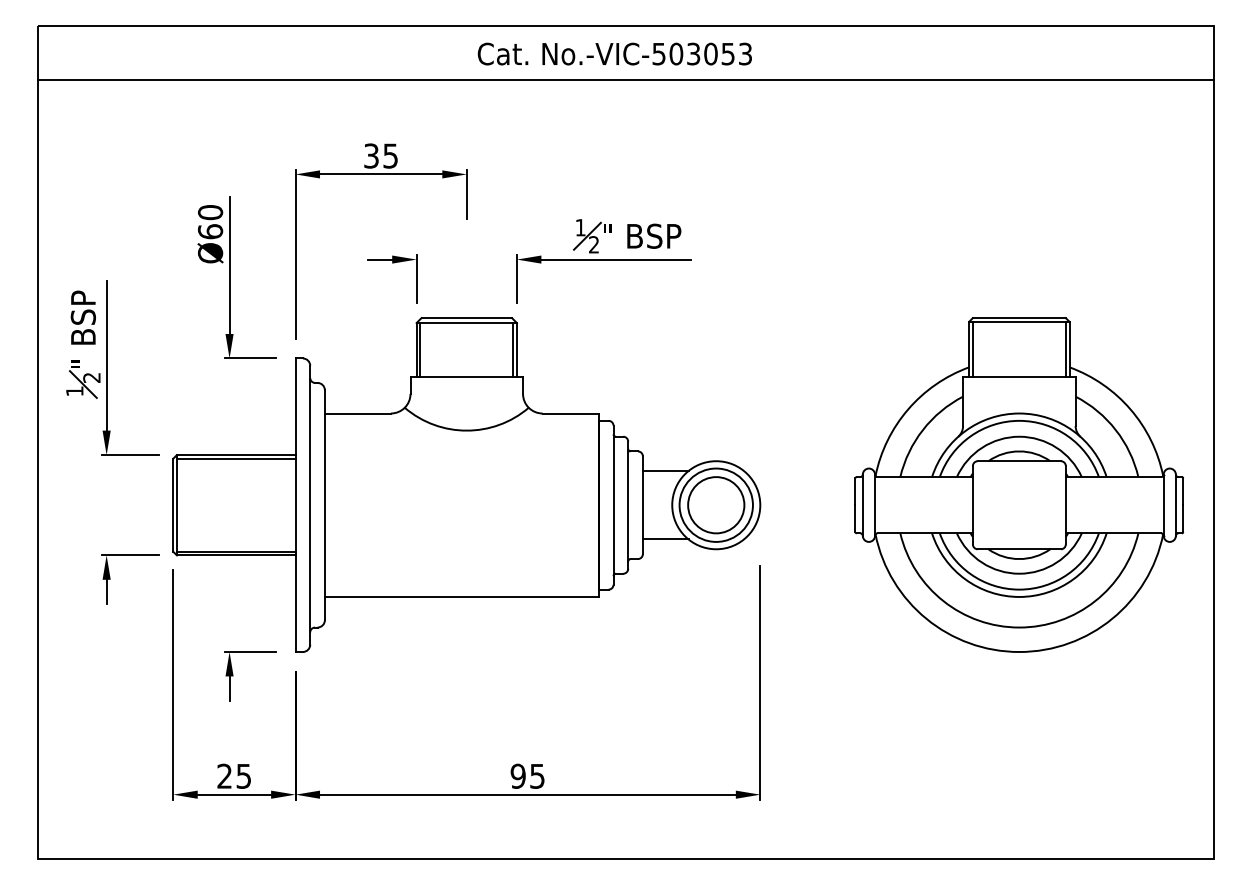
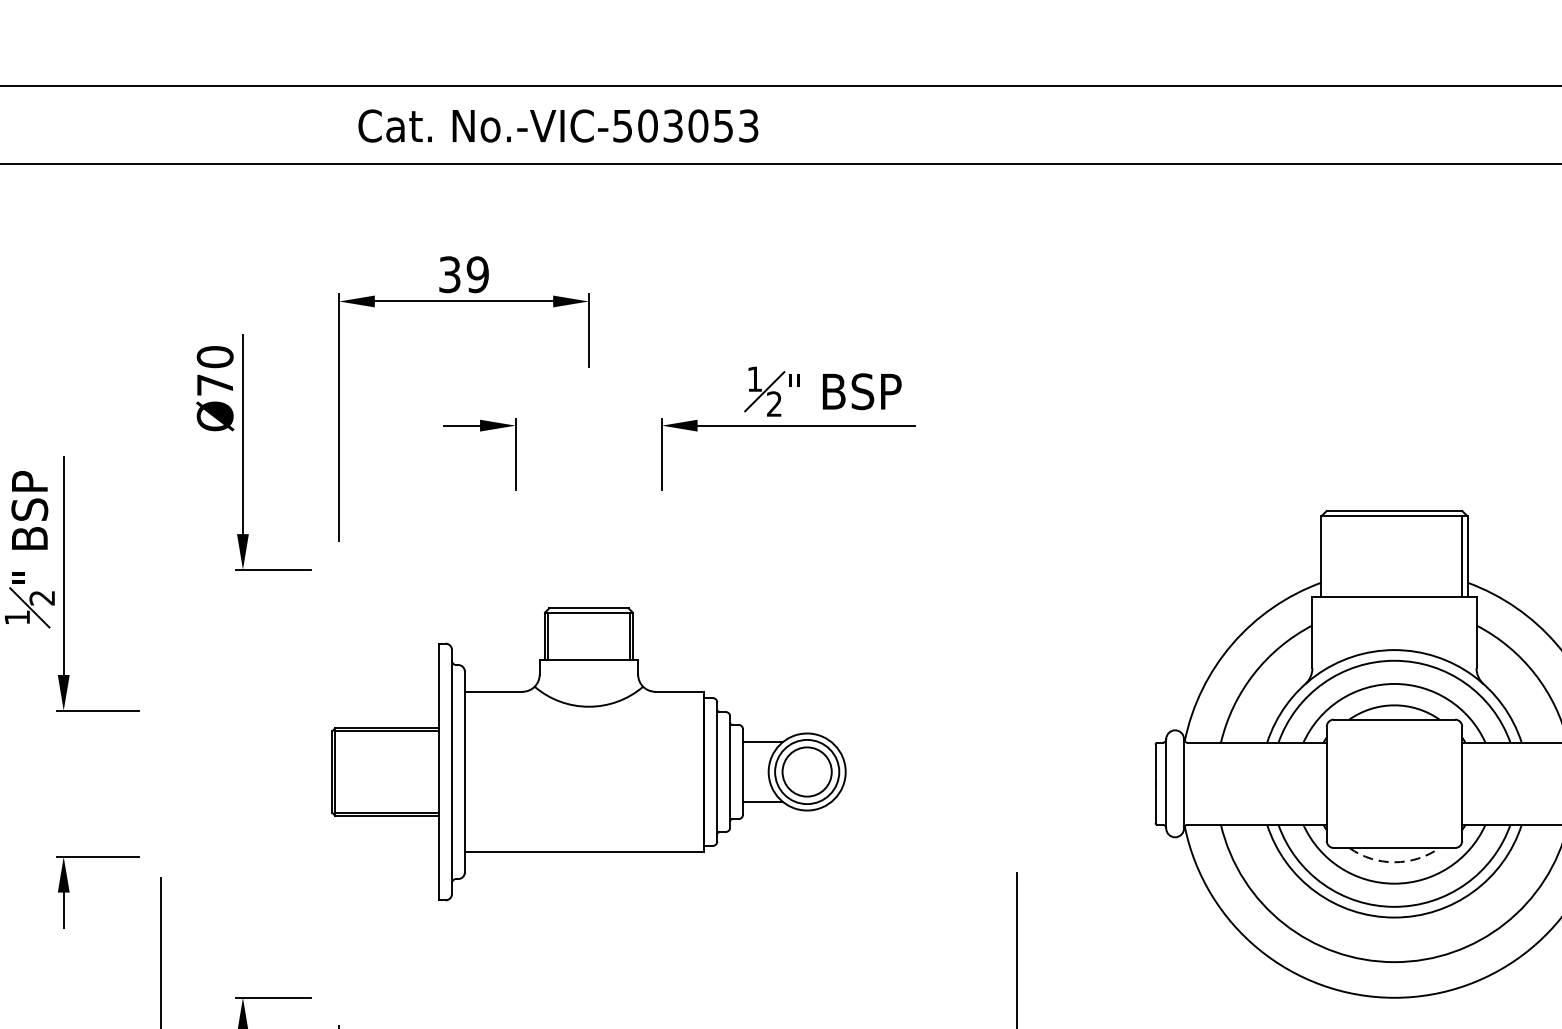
text: (614, 53) -> (557, 125), moved
text: (390, 155) -> (477, 273), 35 -> 39
text: (210, 231) -> (215, 384), Ø60 -> Ø70
line: (972, 348) -> (1326, 555), removed
part: (466, 484) -> (588, 753), size x0.6
arc: (1019, 559) -> (1394, 862), solid -> dashed

